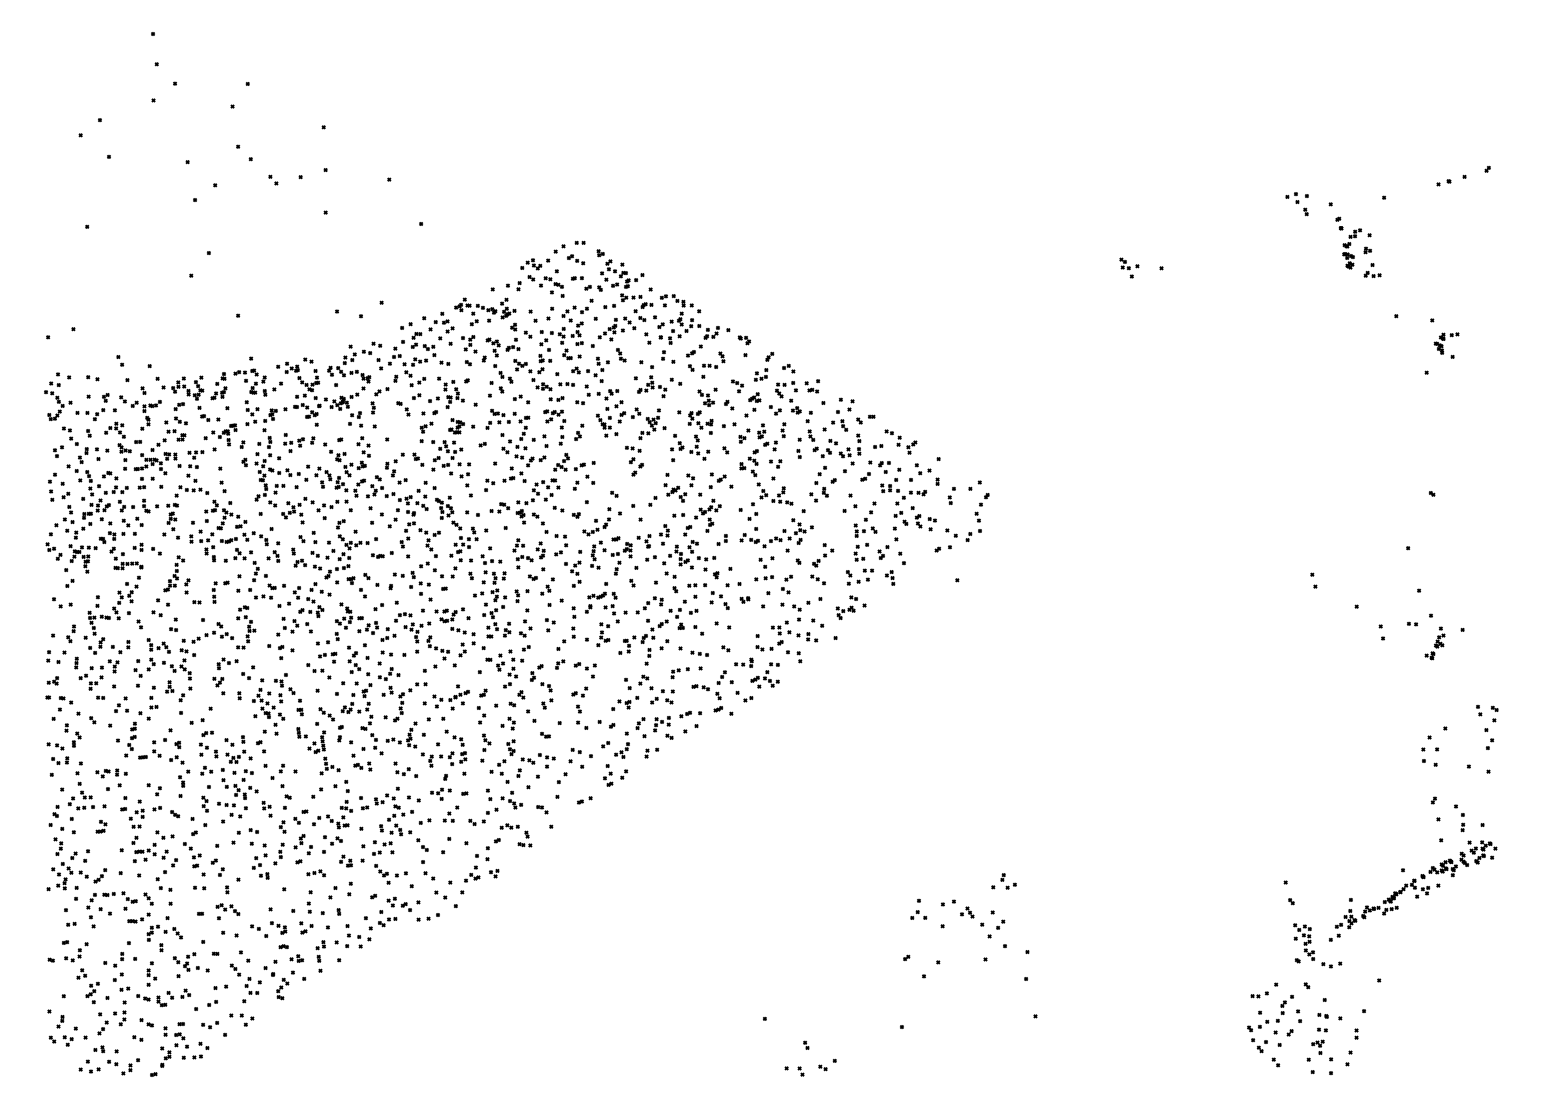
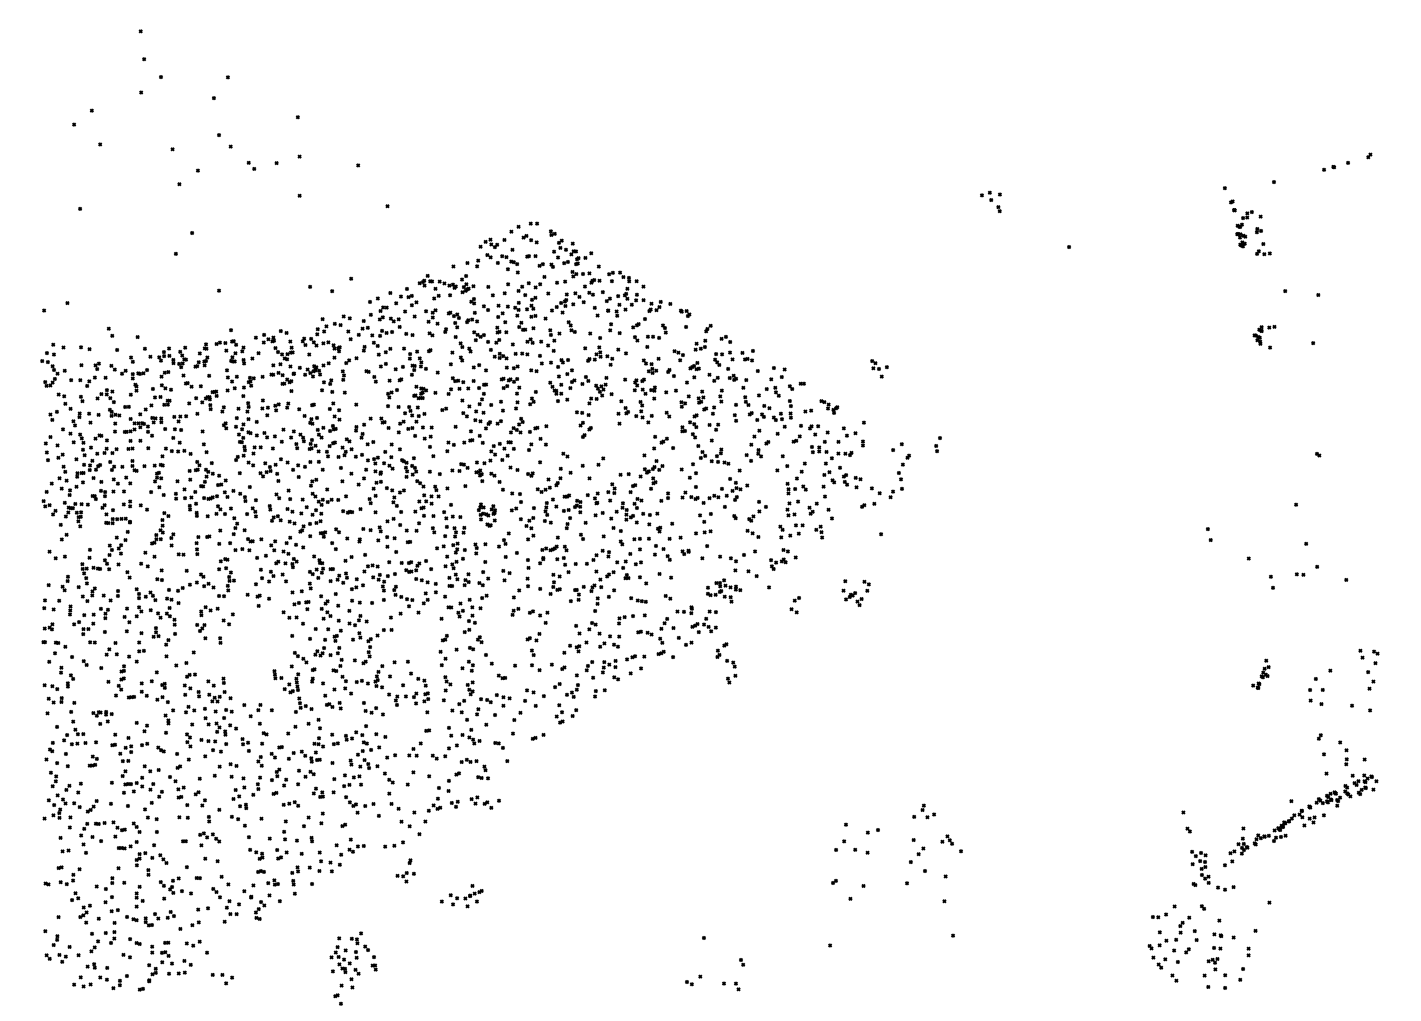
part: (1296, 203) -> (990, 201), moved
part: (1129, 267) -> (879, 368), moved
part: (1446, 345) -> (1264, 337), moved
part: (901, 441) -> (829, 406), size x0.6
part: (678, 487) -> (855, 592), moved
part: (951, 495) -> (937, 444), moved
part: (528, 558) -> (486, 514), size x0.6
part: (786, 584) -> (794, 605), moved
part: (786, 641) -> (723, 590), size x0.6
part: (1434, 642) -> (1260, 673), moved
part: (693, 651) -> (638, 599), size x0.6
part: (541, 687) -> (726, 663), moved
part: (446, 697) -> (461, 896), moved
part: (277, 713) -> (353, 968), moved
part: (111, 779) -> (102, 717), size x0.7
part: (440, 786) -> (405, 870), moved
part: (402, 904) -> (484, 802), moved
part: (918, 908) -> (845, 836), size x1.6
part: (971, 916) -> (951, 843), moved
part: (259, 931) -> (238, 821), moved
part: (240, 1020) -> (221, 979), moved
part: (827, 1065) -> (693, 980), moved

